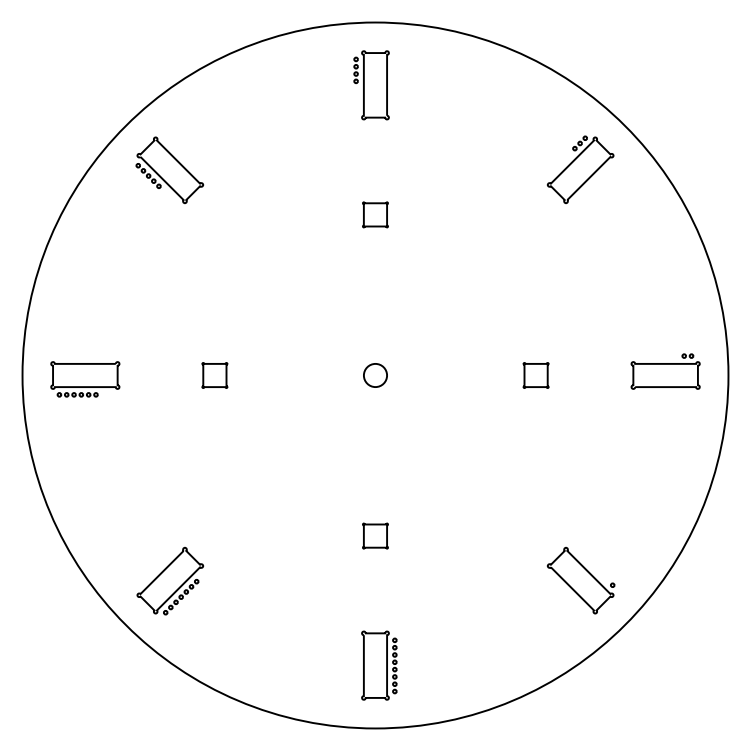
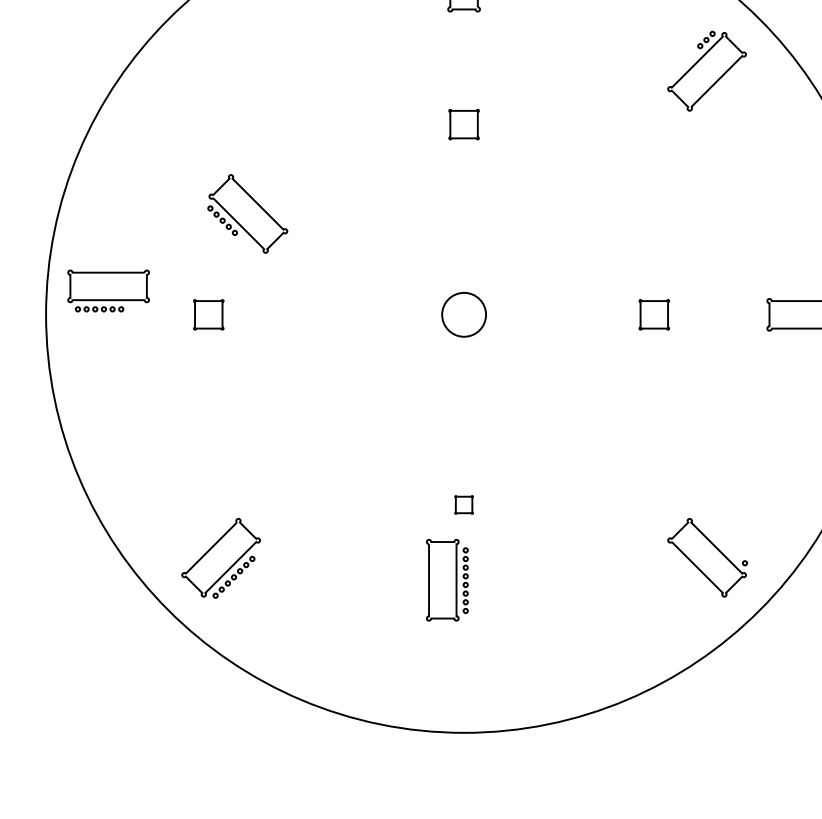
part: (169, 169) -> (247, 212), moved
part: (214, 375) -> (208, 314), moved
circle: (375, 375) -> (464, 314), size x1.6
part: (85, 379) -> (108, 291), moved
part: (375, 535) -> (464, 504), size x0.6
part: (379, 665) -> (447, 580), moved

